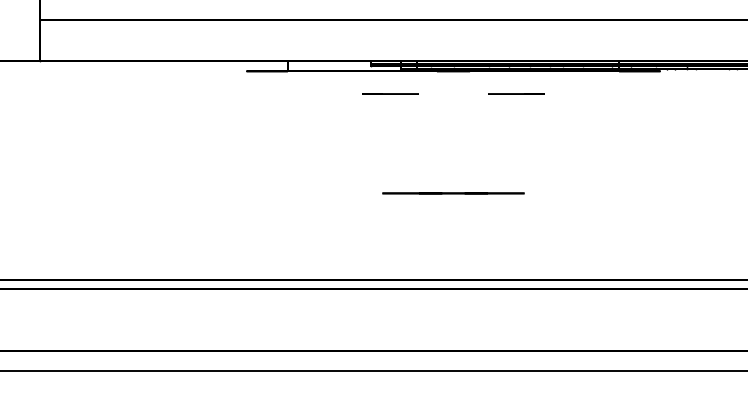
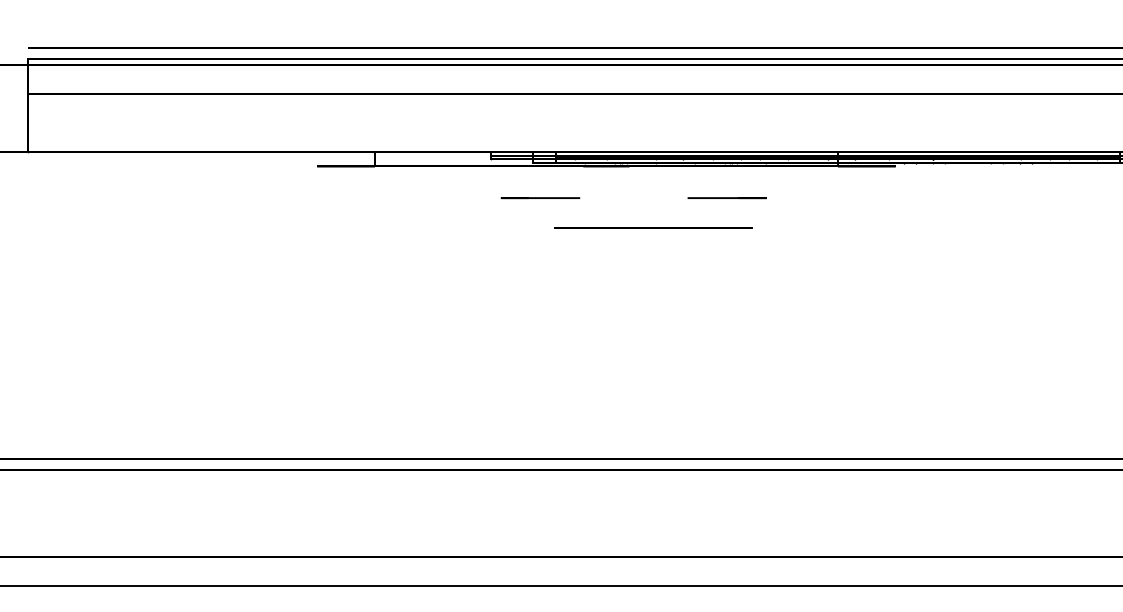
line: (390, 94) -> (540, 198), moved
line: (515, 94) -> (726, 198), moved
line: (453, 193) -> (653, 227), moved

